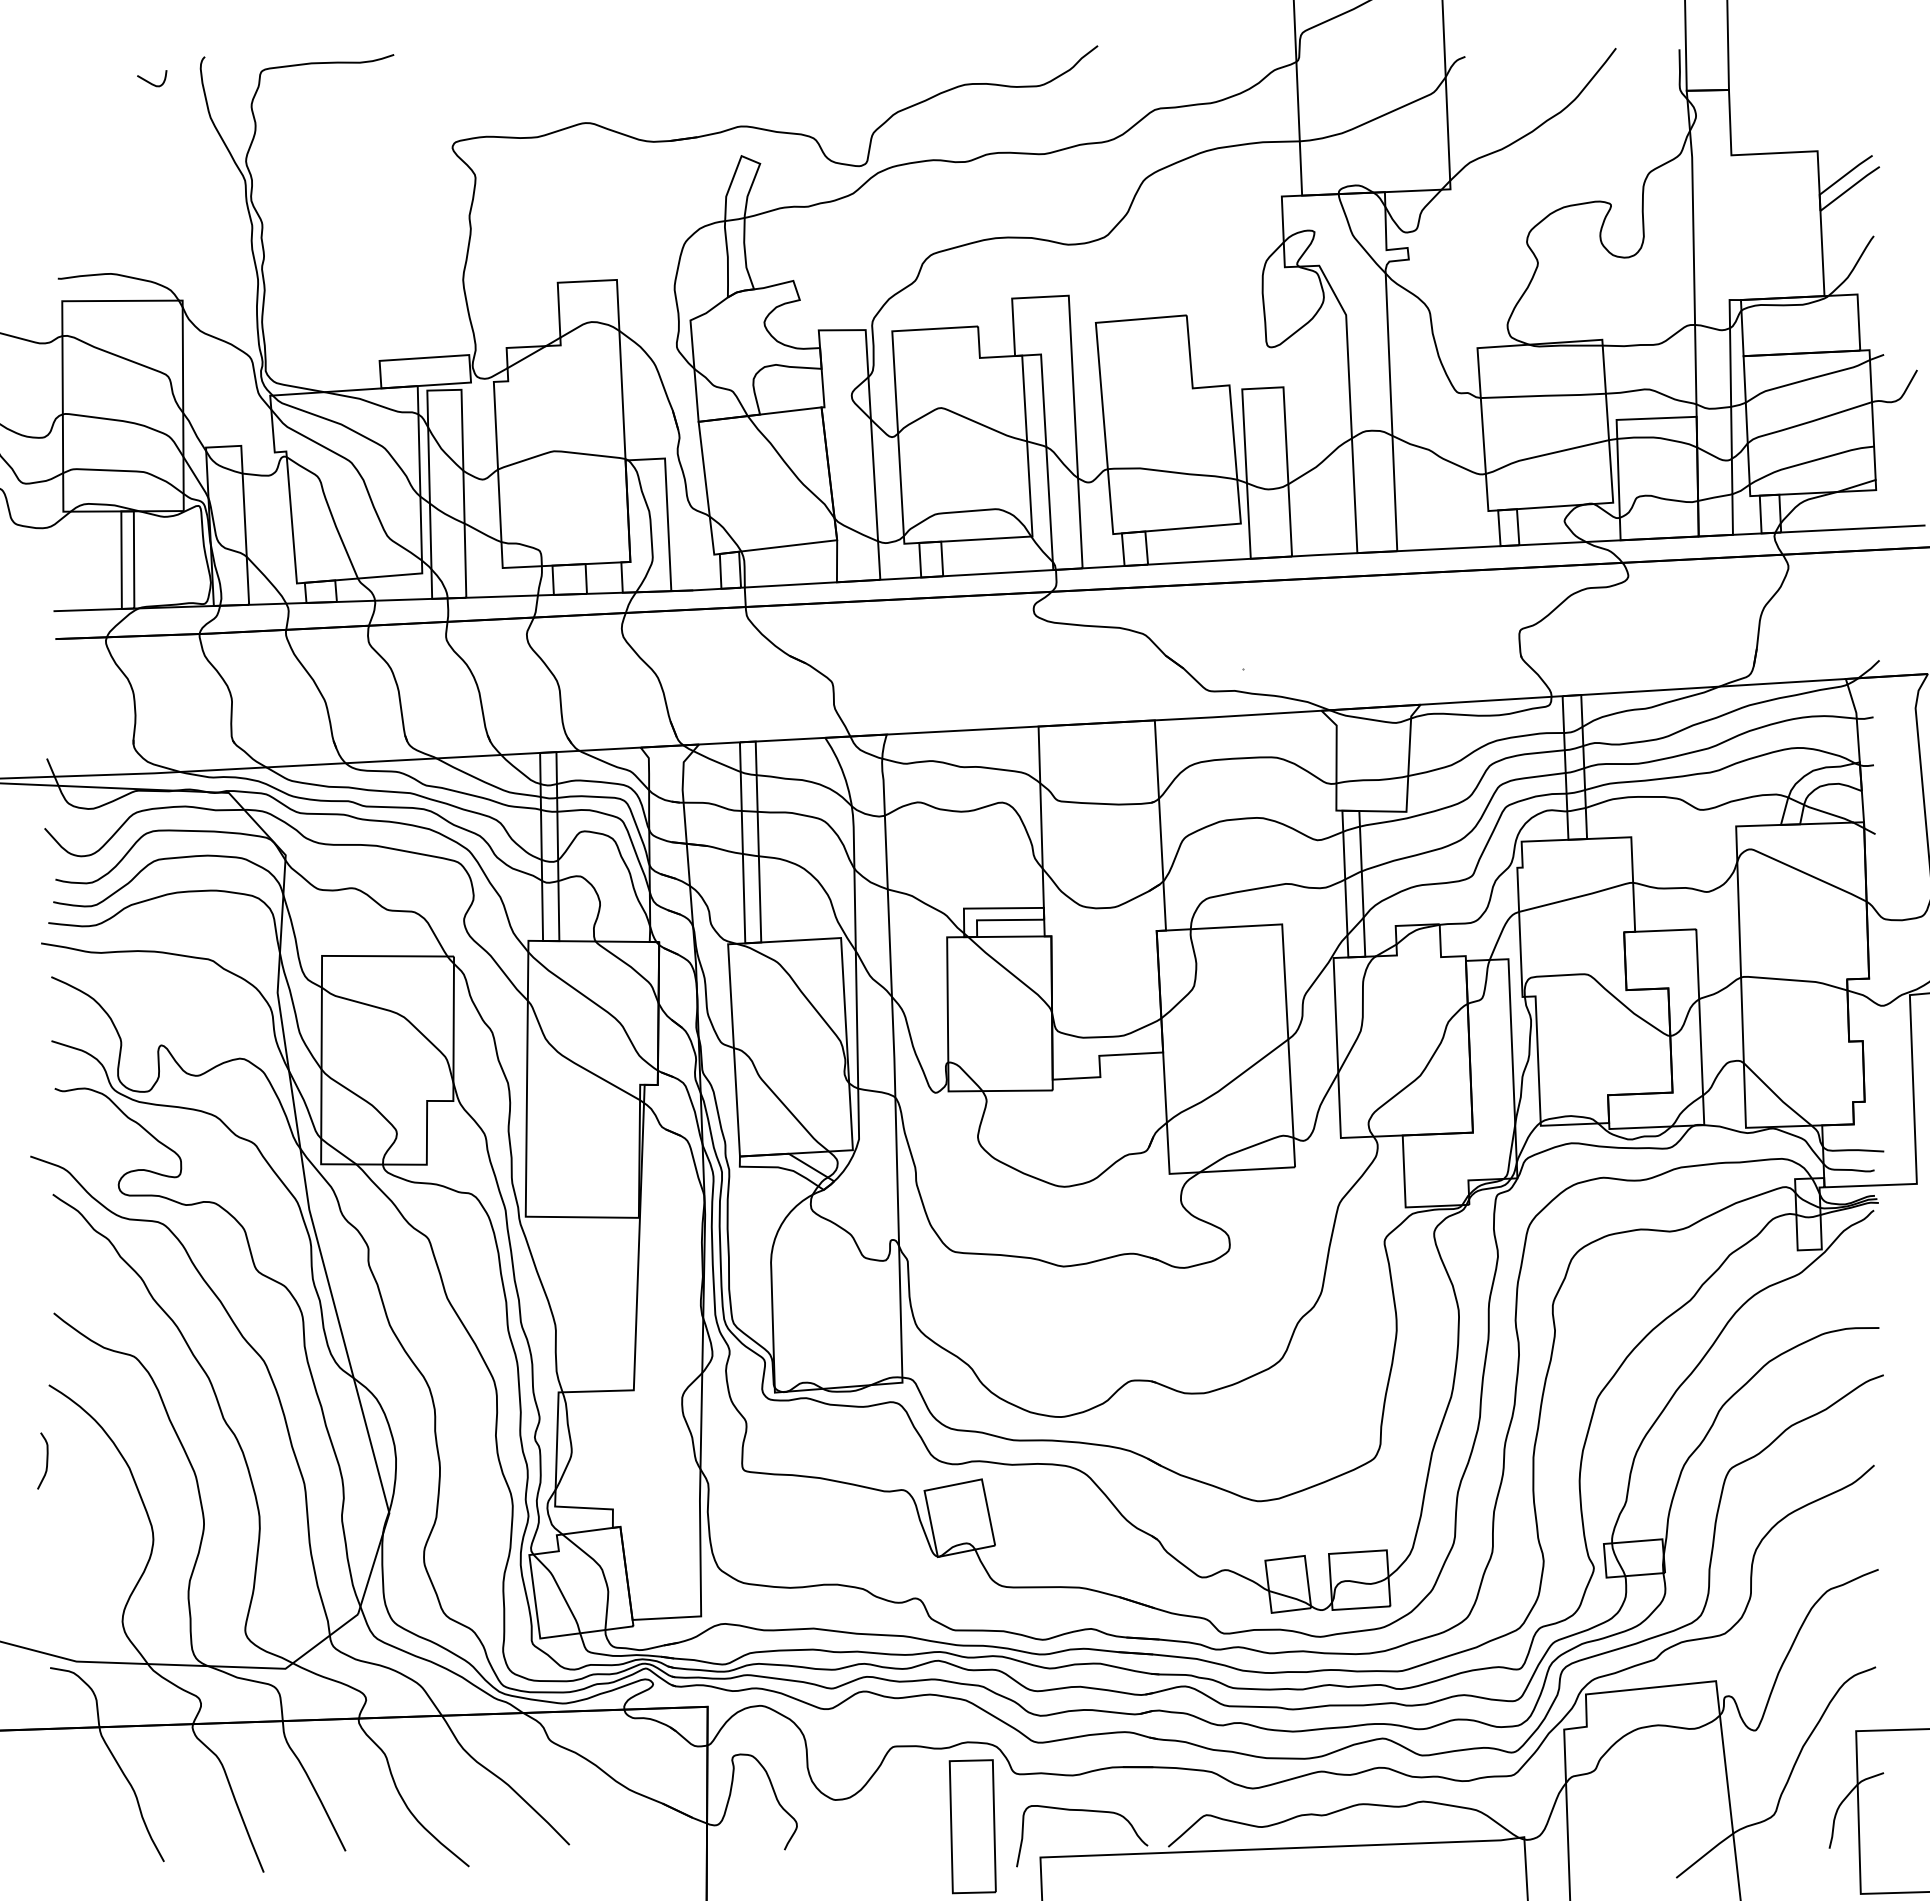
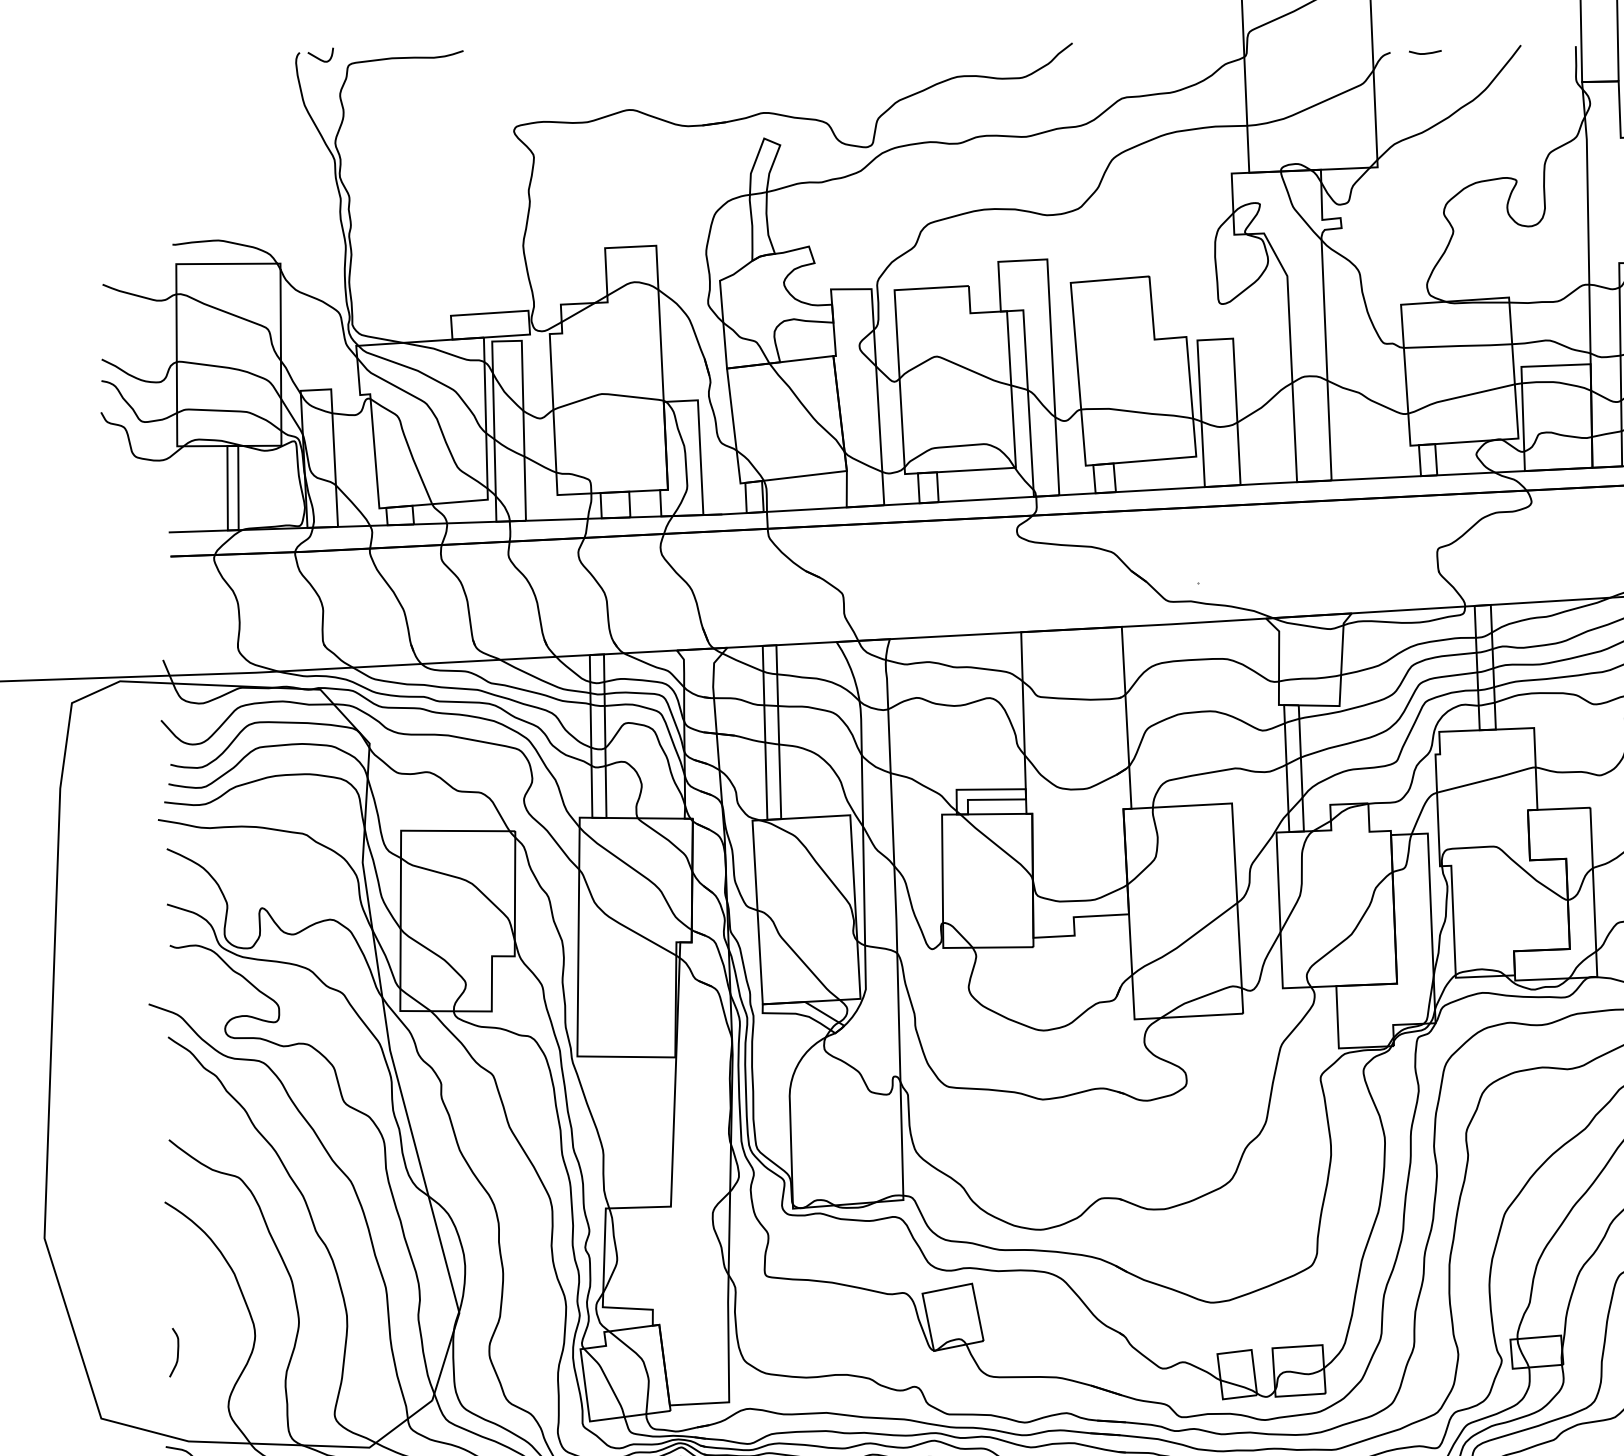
curve: (1505, 57) -> (1425, 53), added
curve: (151, 82) -> (320, 58), moved
curve: (46, 1460) -> (177, 1352), moved

